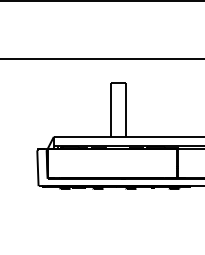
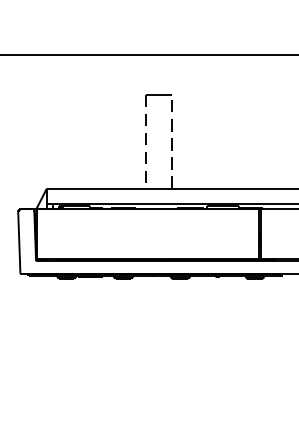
line: (125, 109) -> (170, 141), solid -> dashed
line: (111, 110) -> (146, 142), solid -> dashed

